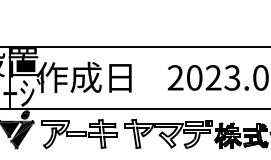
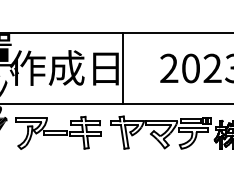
line: (135, 77) -> (123, 68), added

